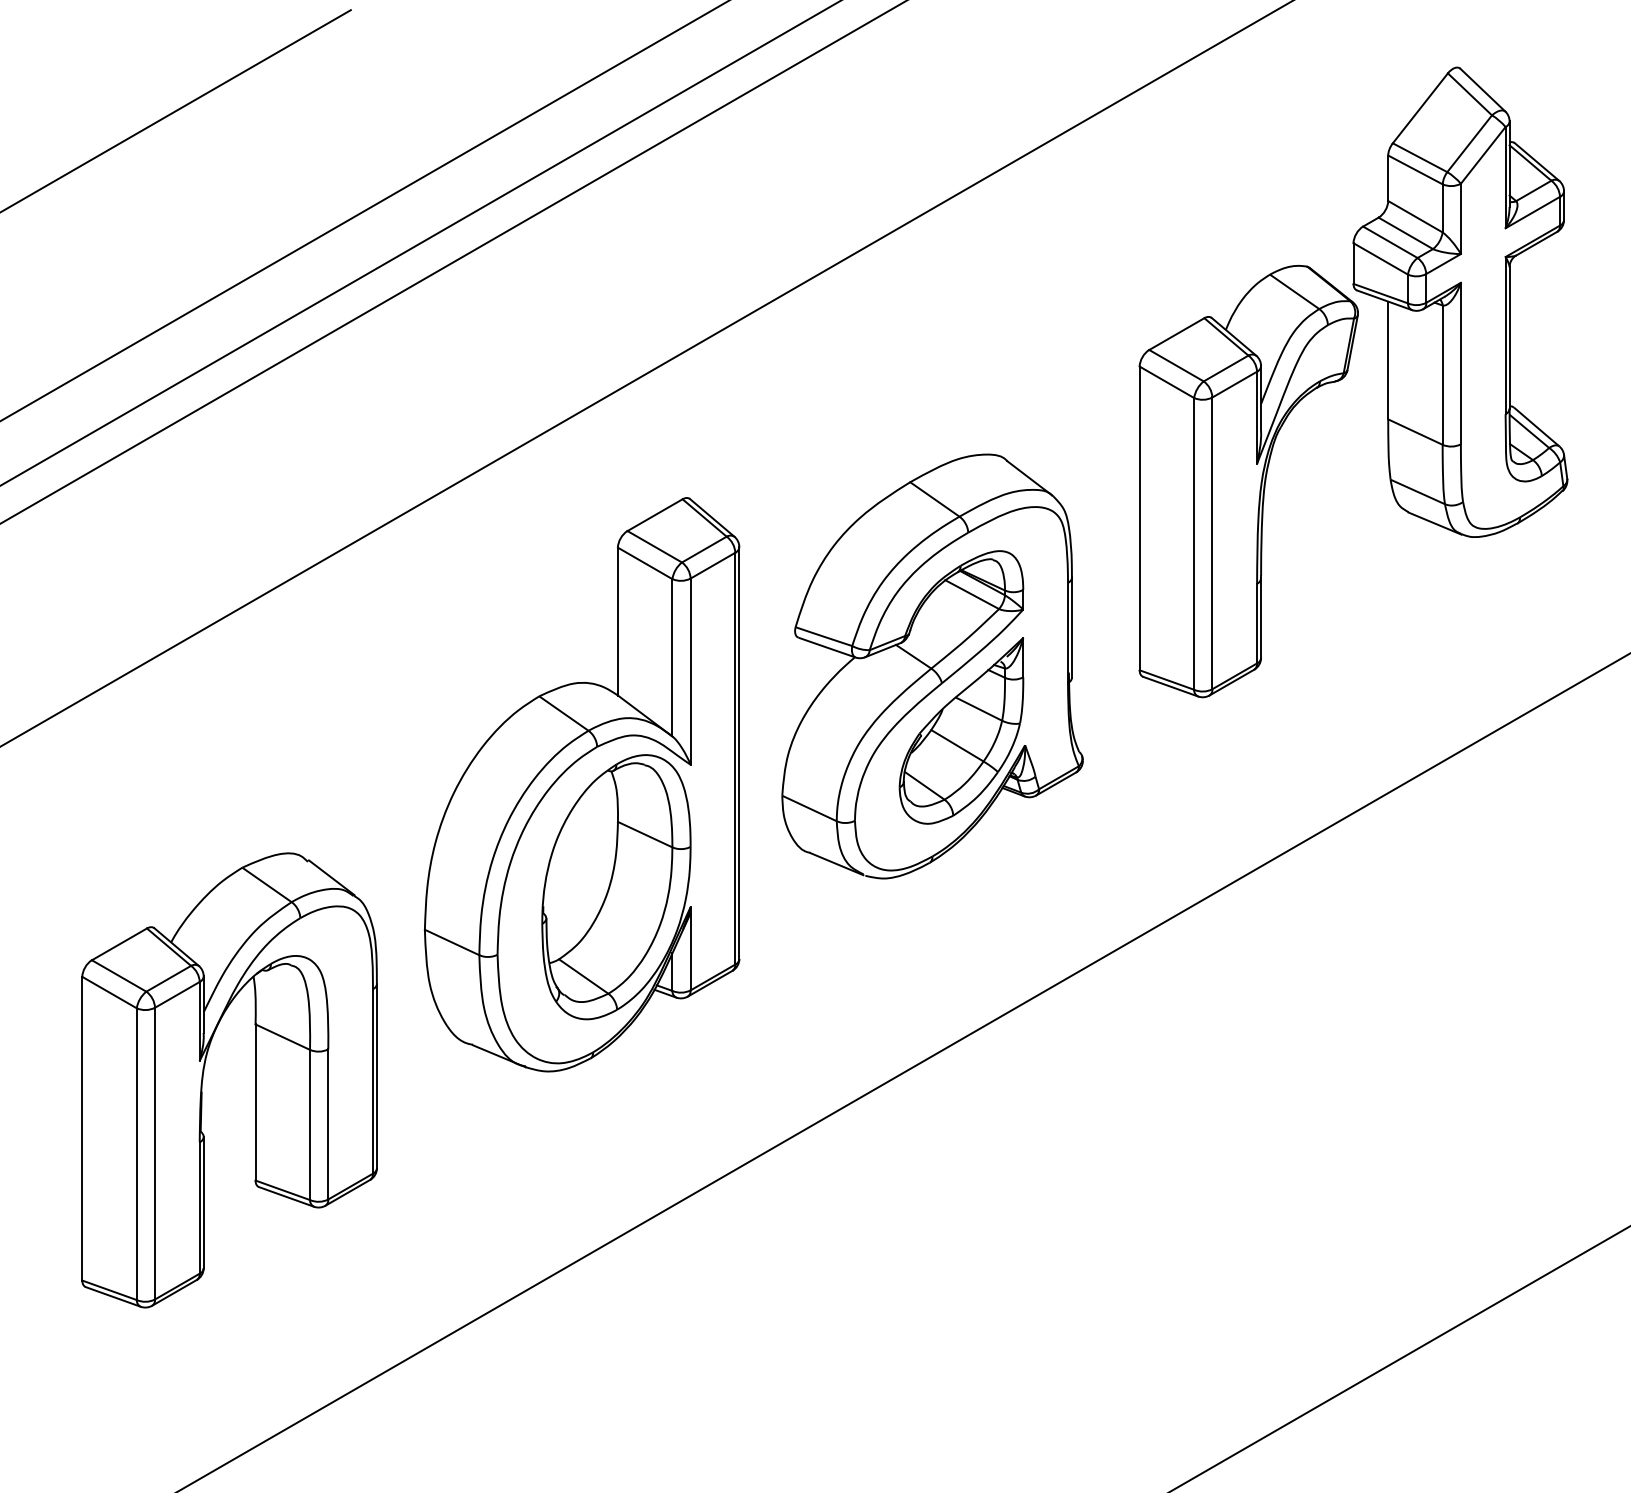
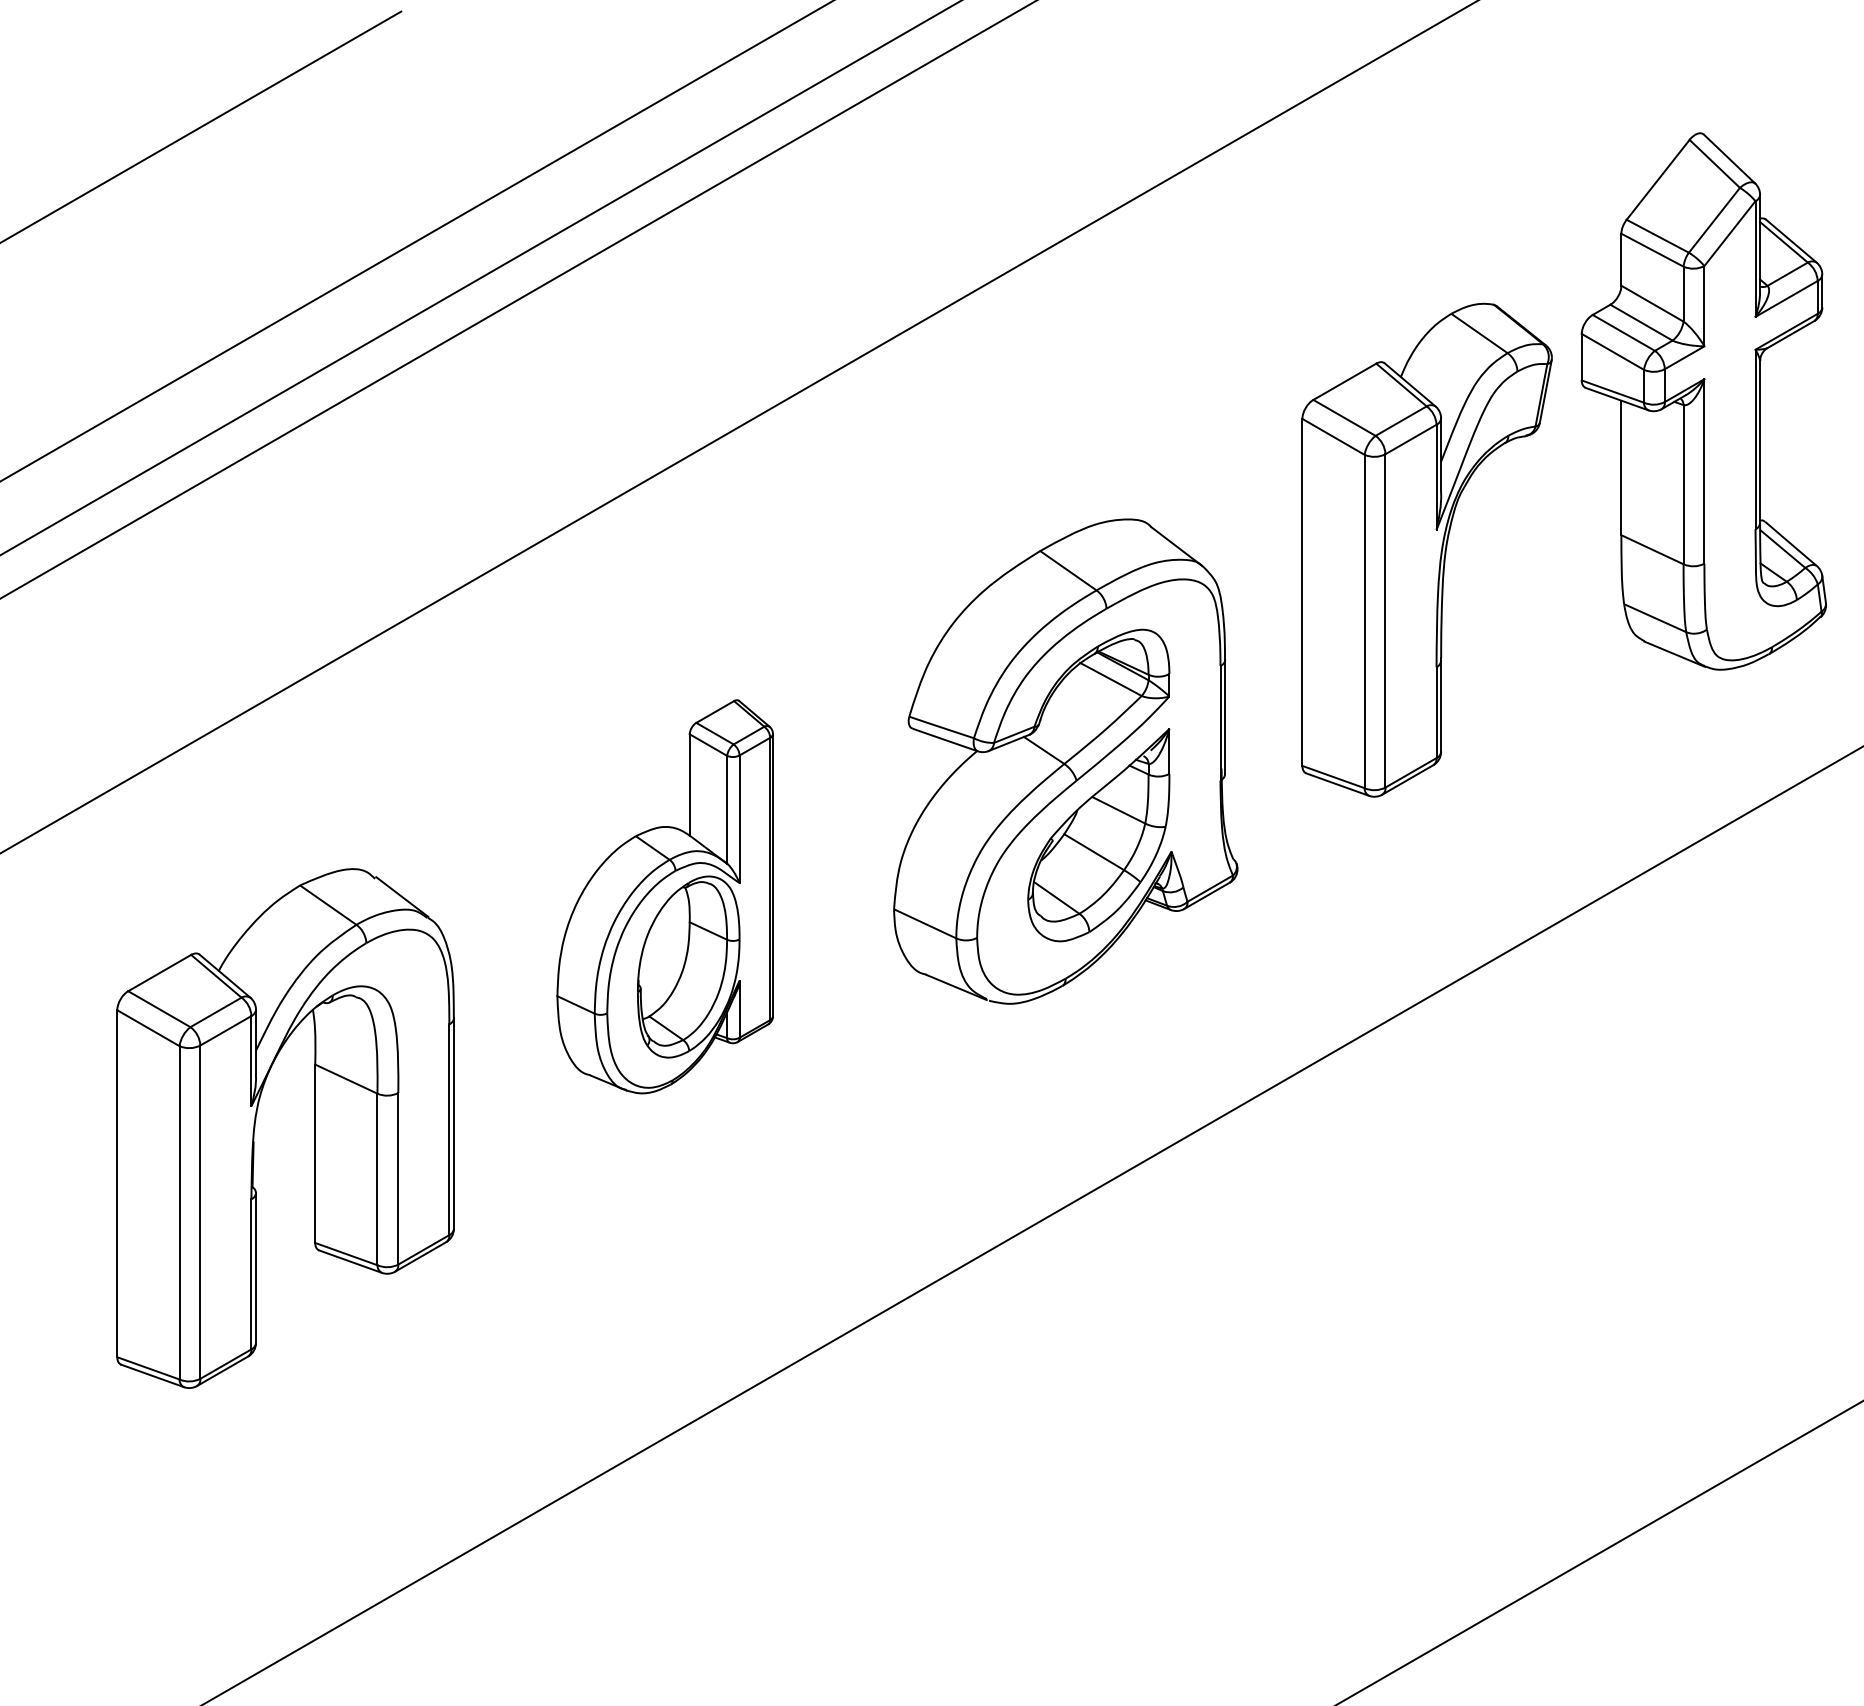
part: (1460, 302) -> (1703, 401), moved
part: (581, 784) -> (664, 896), size x0.6
part: (254, 1080) -> (314, 1128), moved

